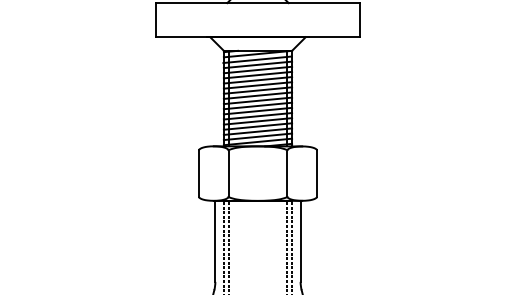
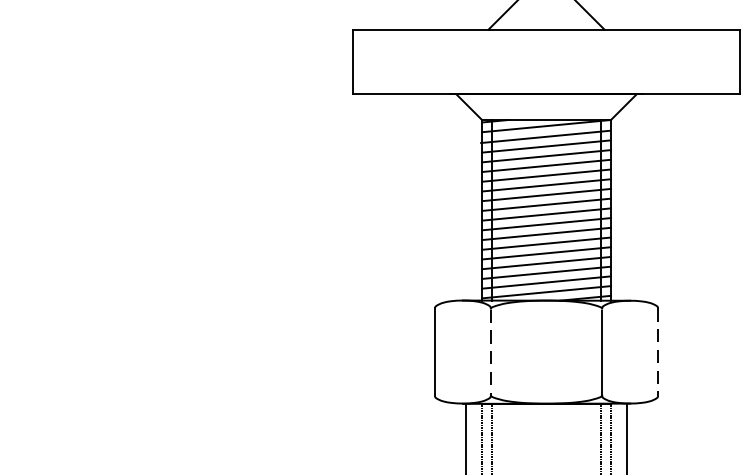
line: (228, 173) -> (490, 351), solid -> dashed
line: (317, 174) -> (659, 353), solid -> dashed

